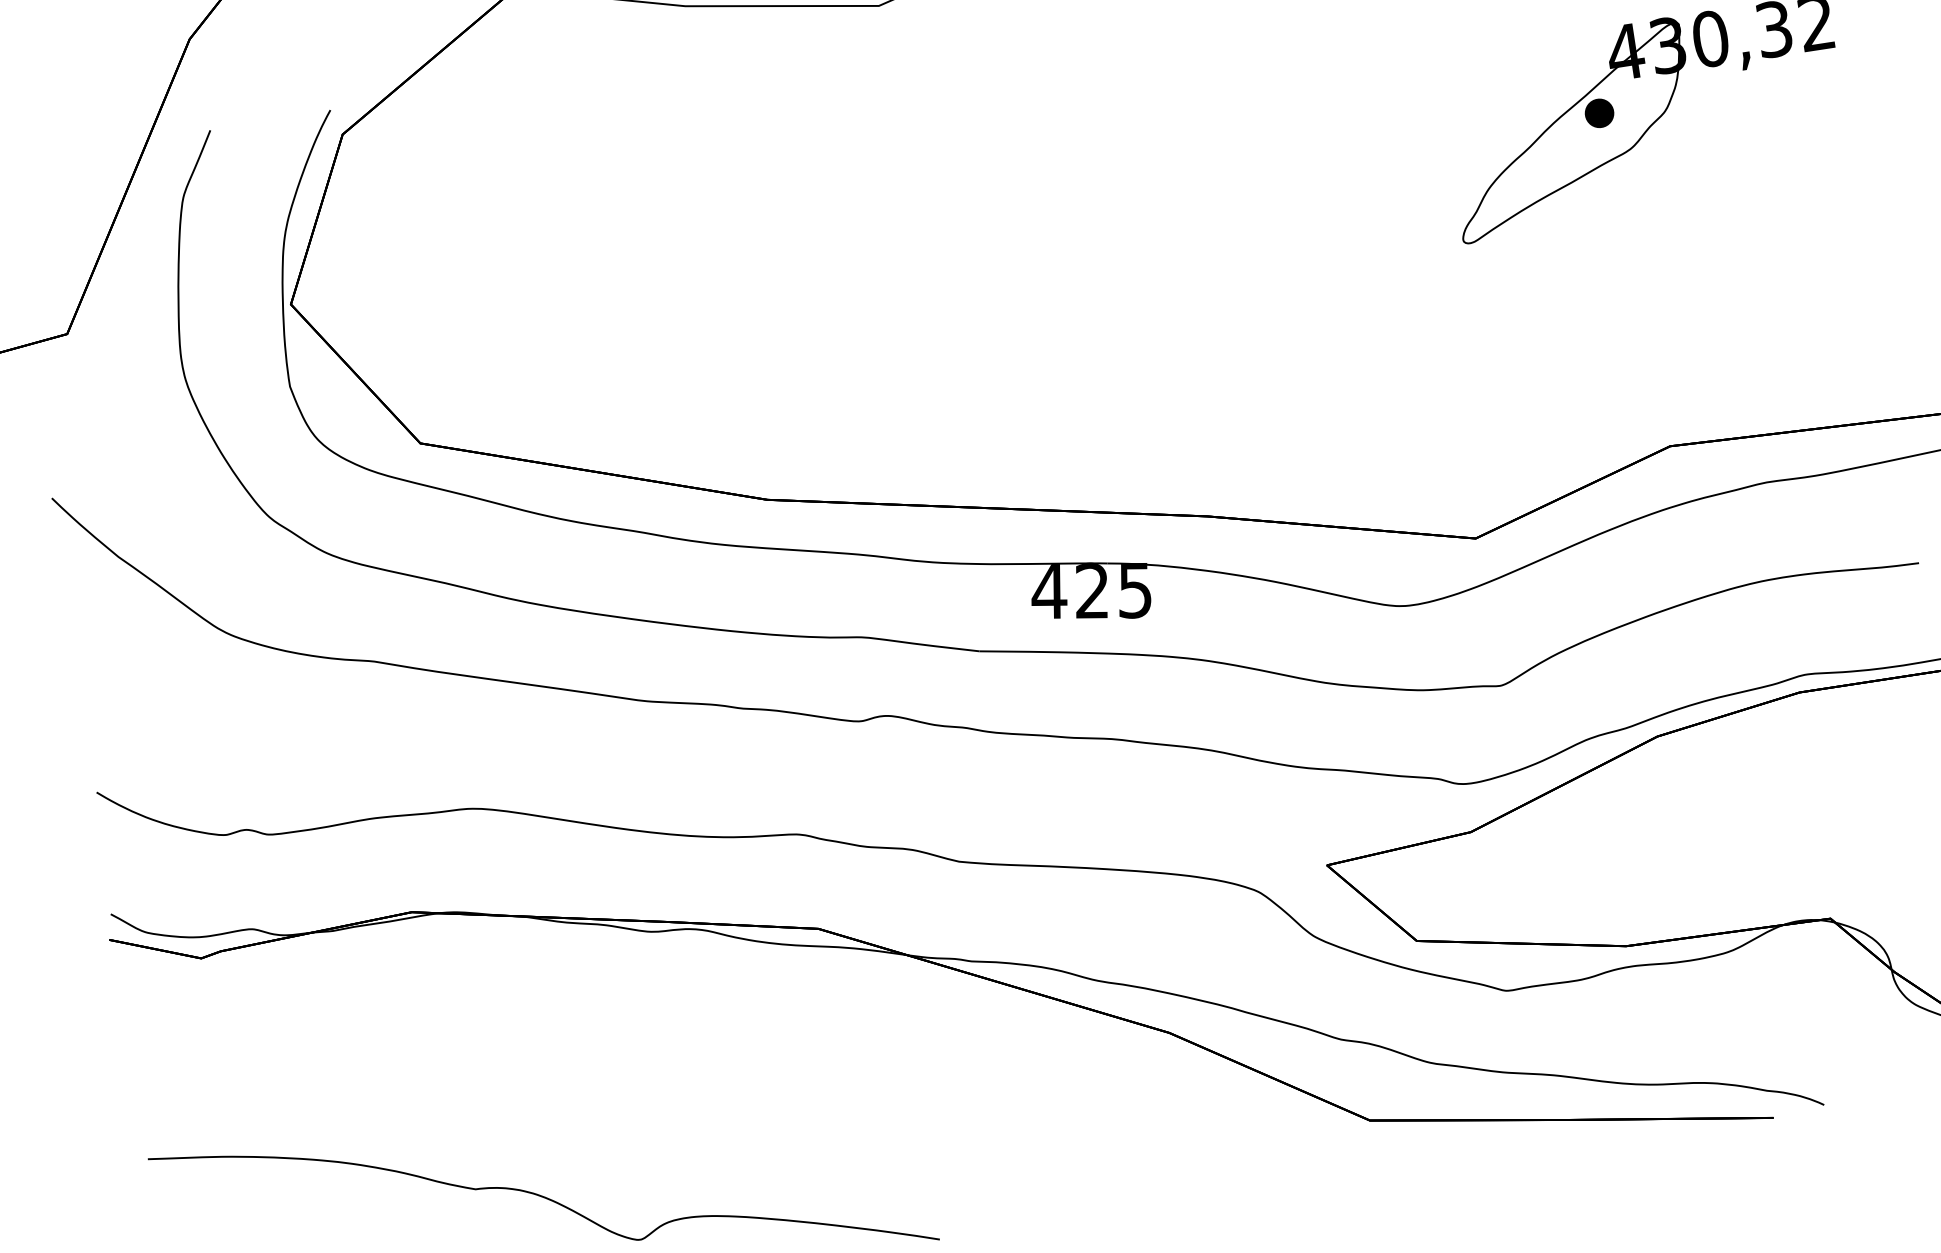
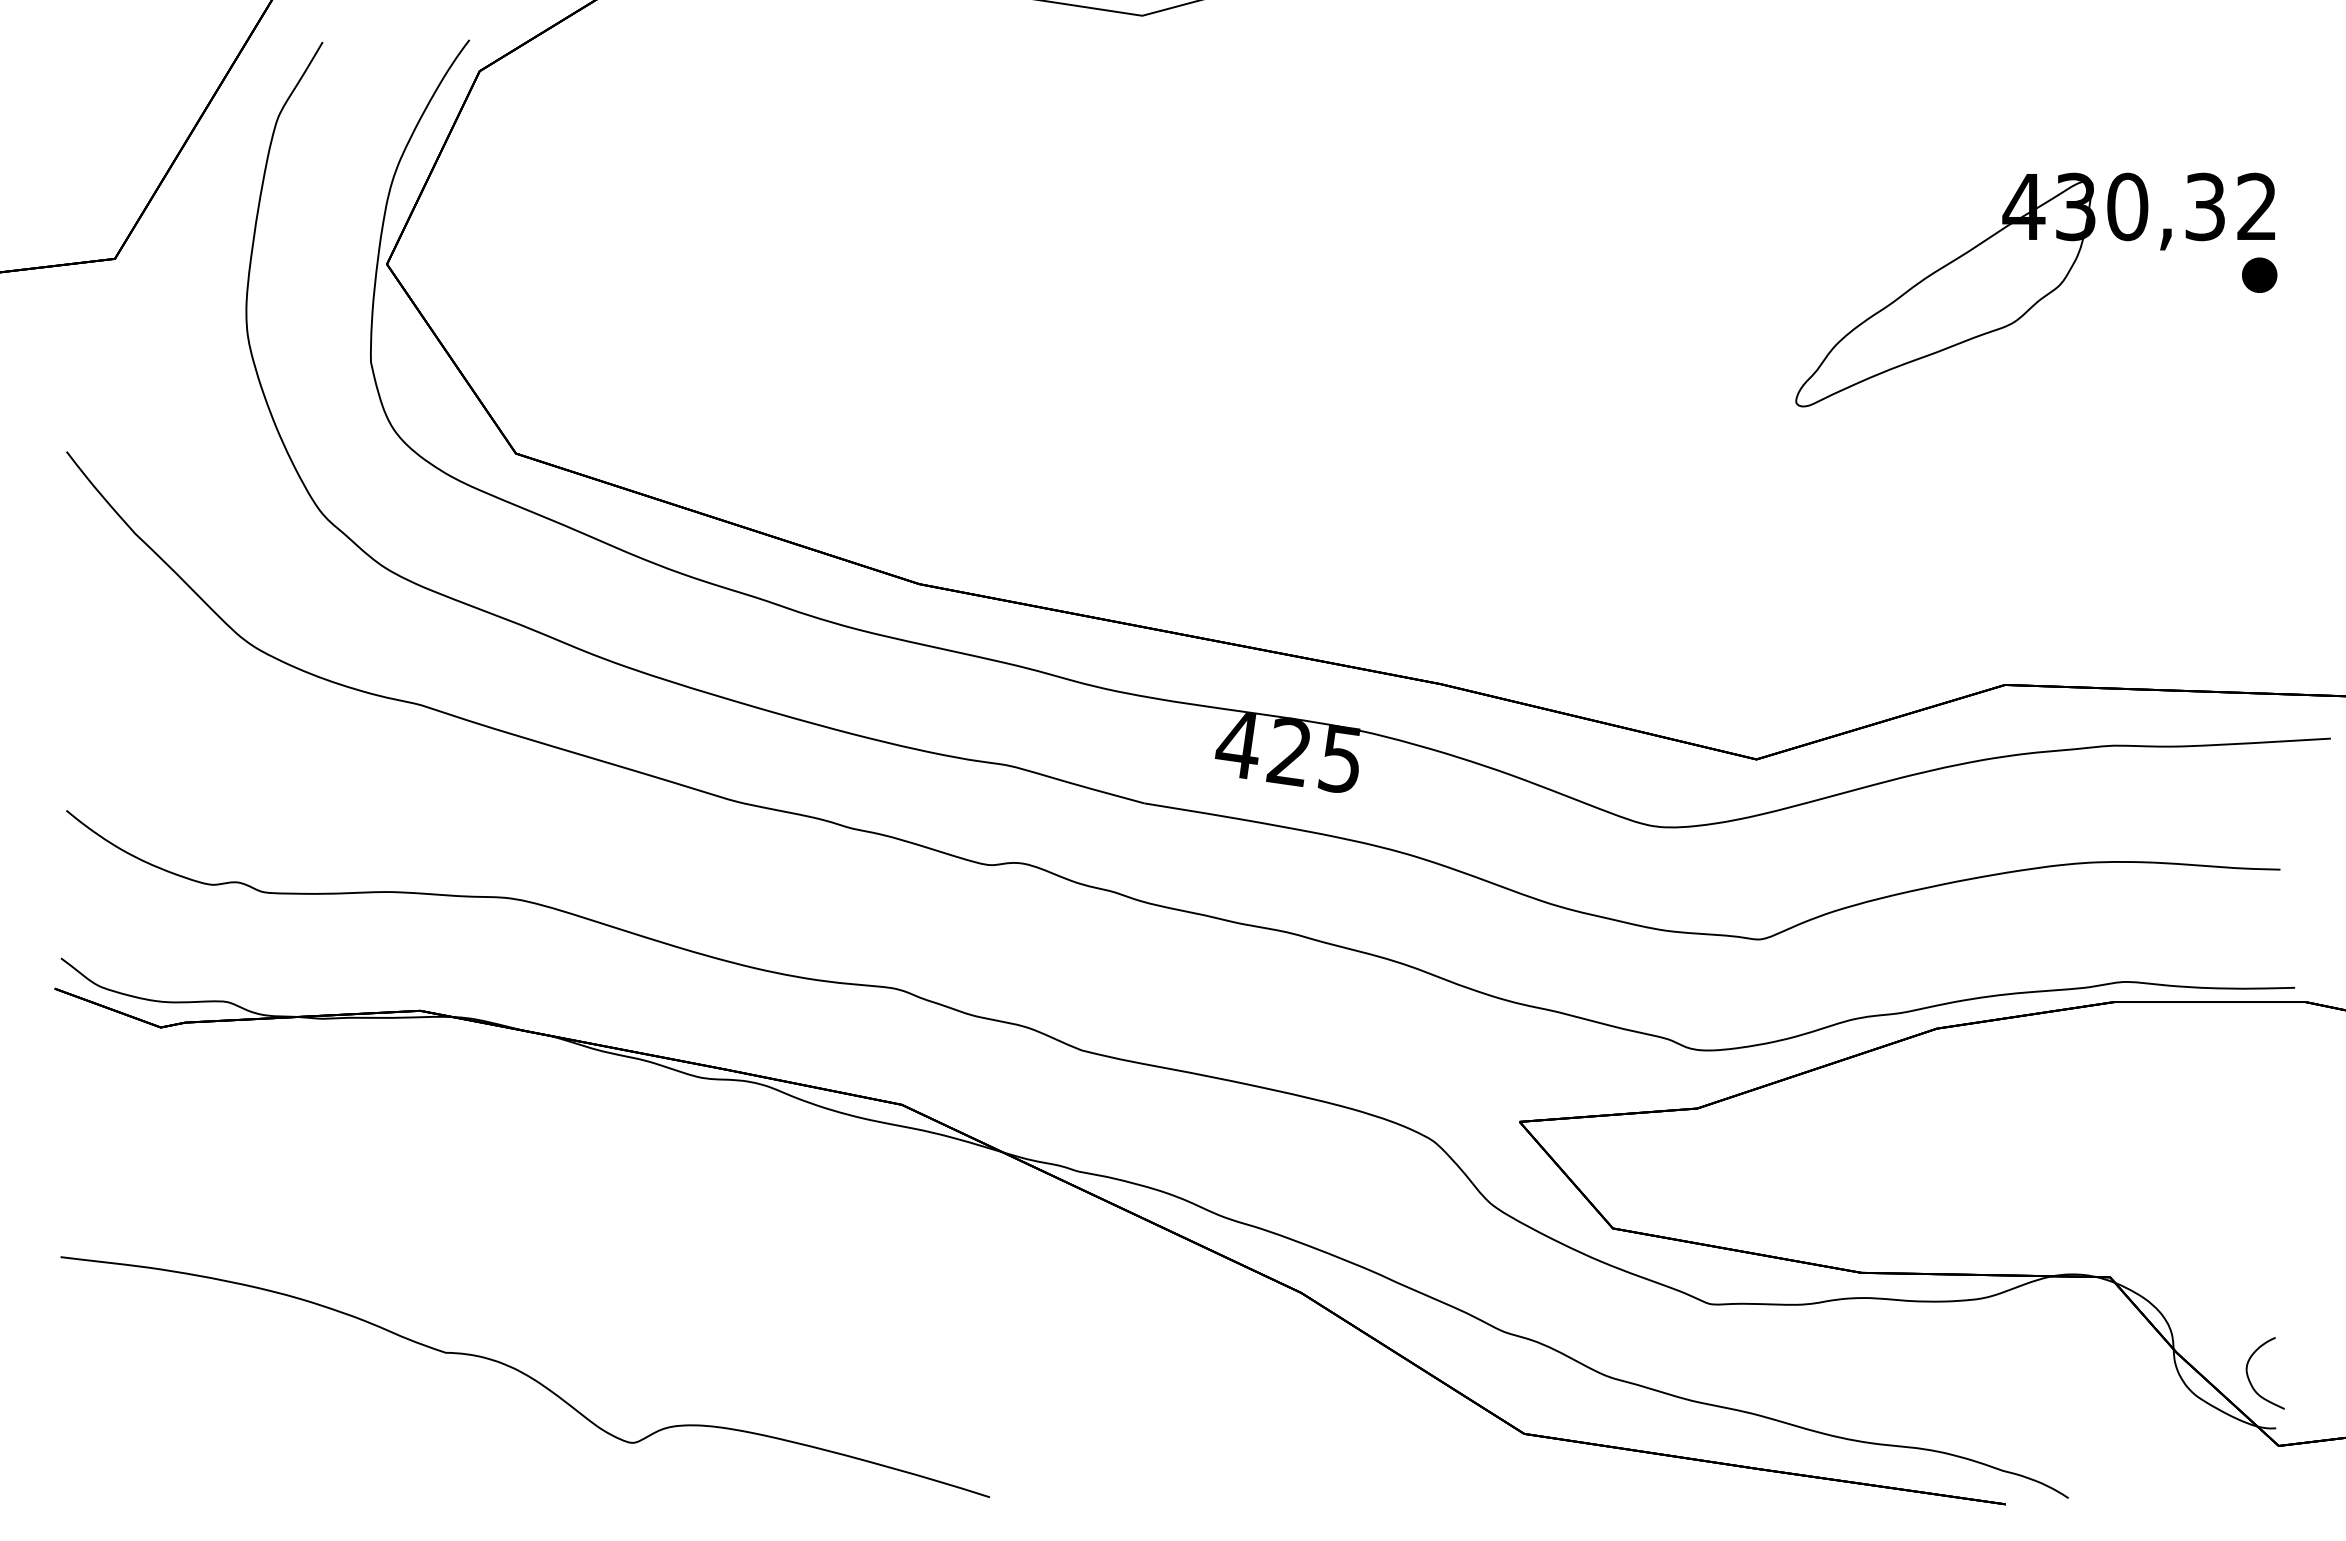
part: (1599, 112) -> (2259, 274), moved

